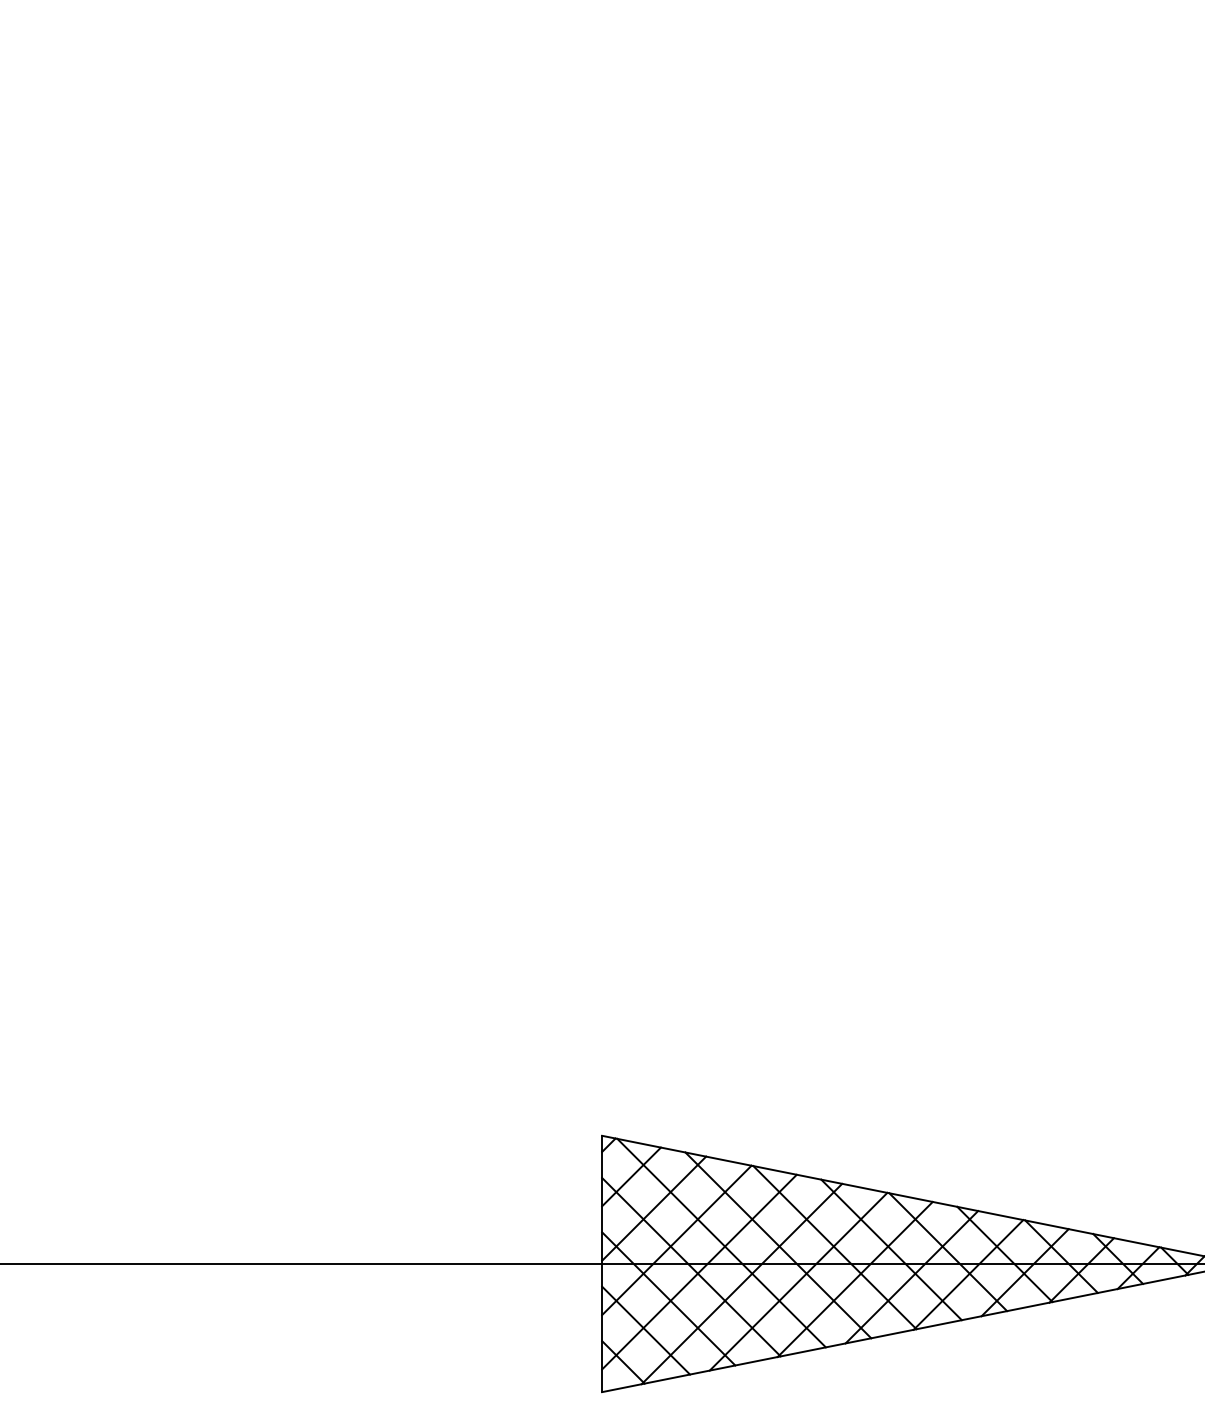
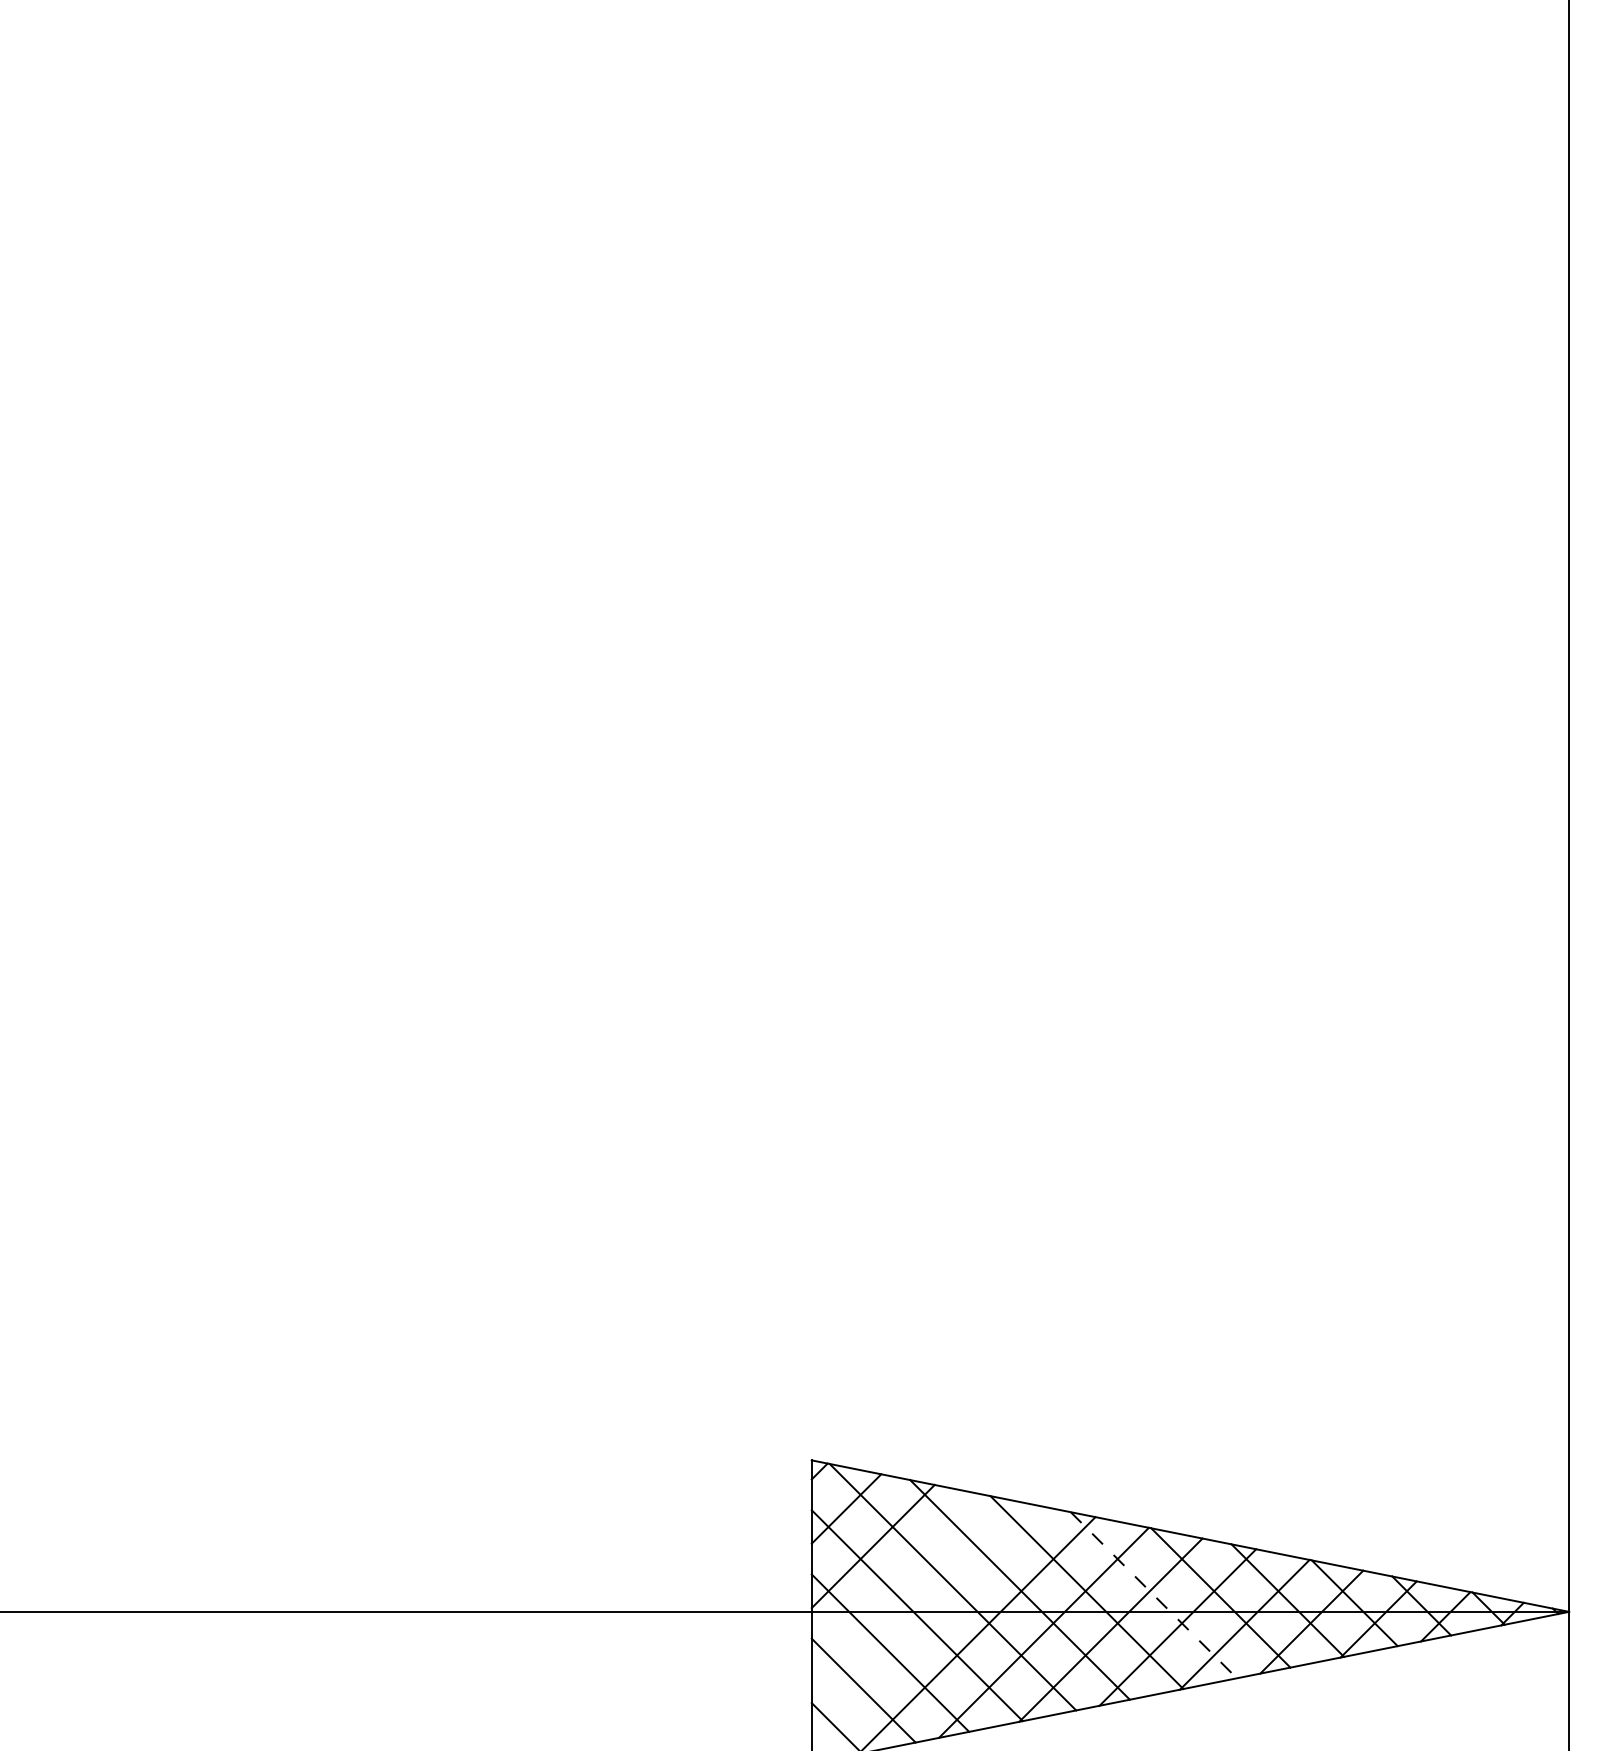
line: (676, 1239) -> (899, 1583), removed
line: (891, 1250) -> (1153, 1595), solid -> dashed
line: (699, 1272) -> (926, 1621), removed

